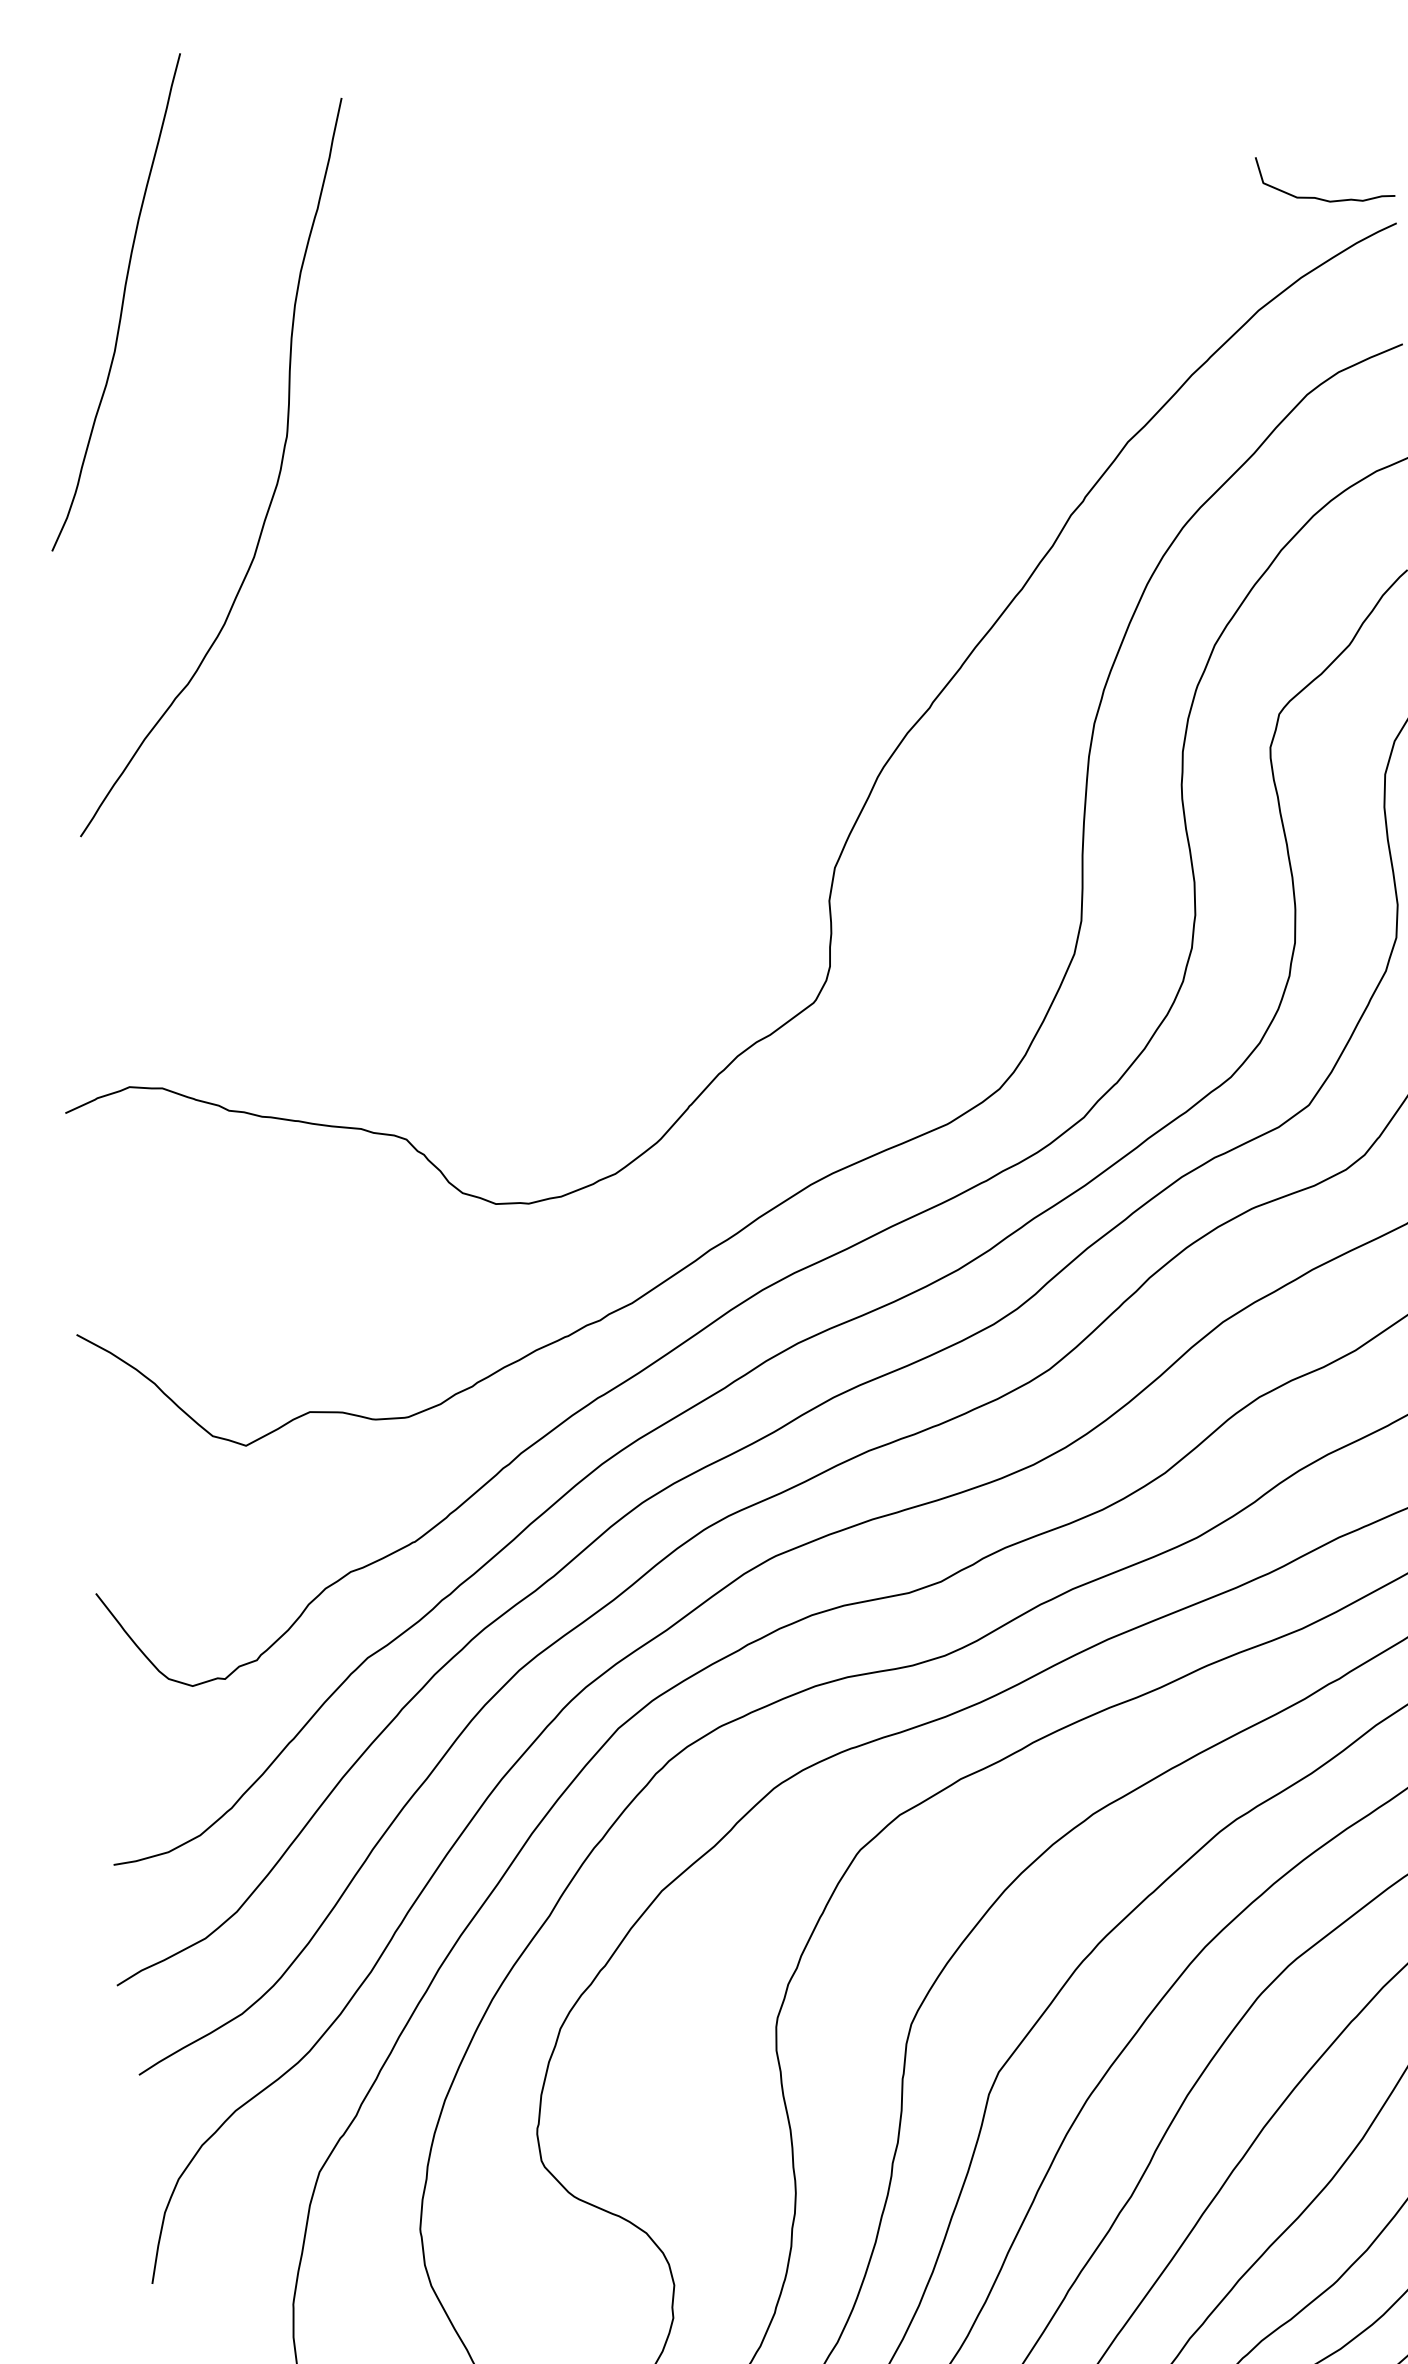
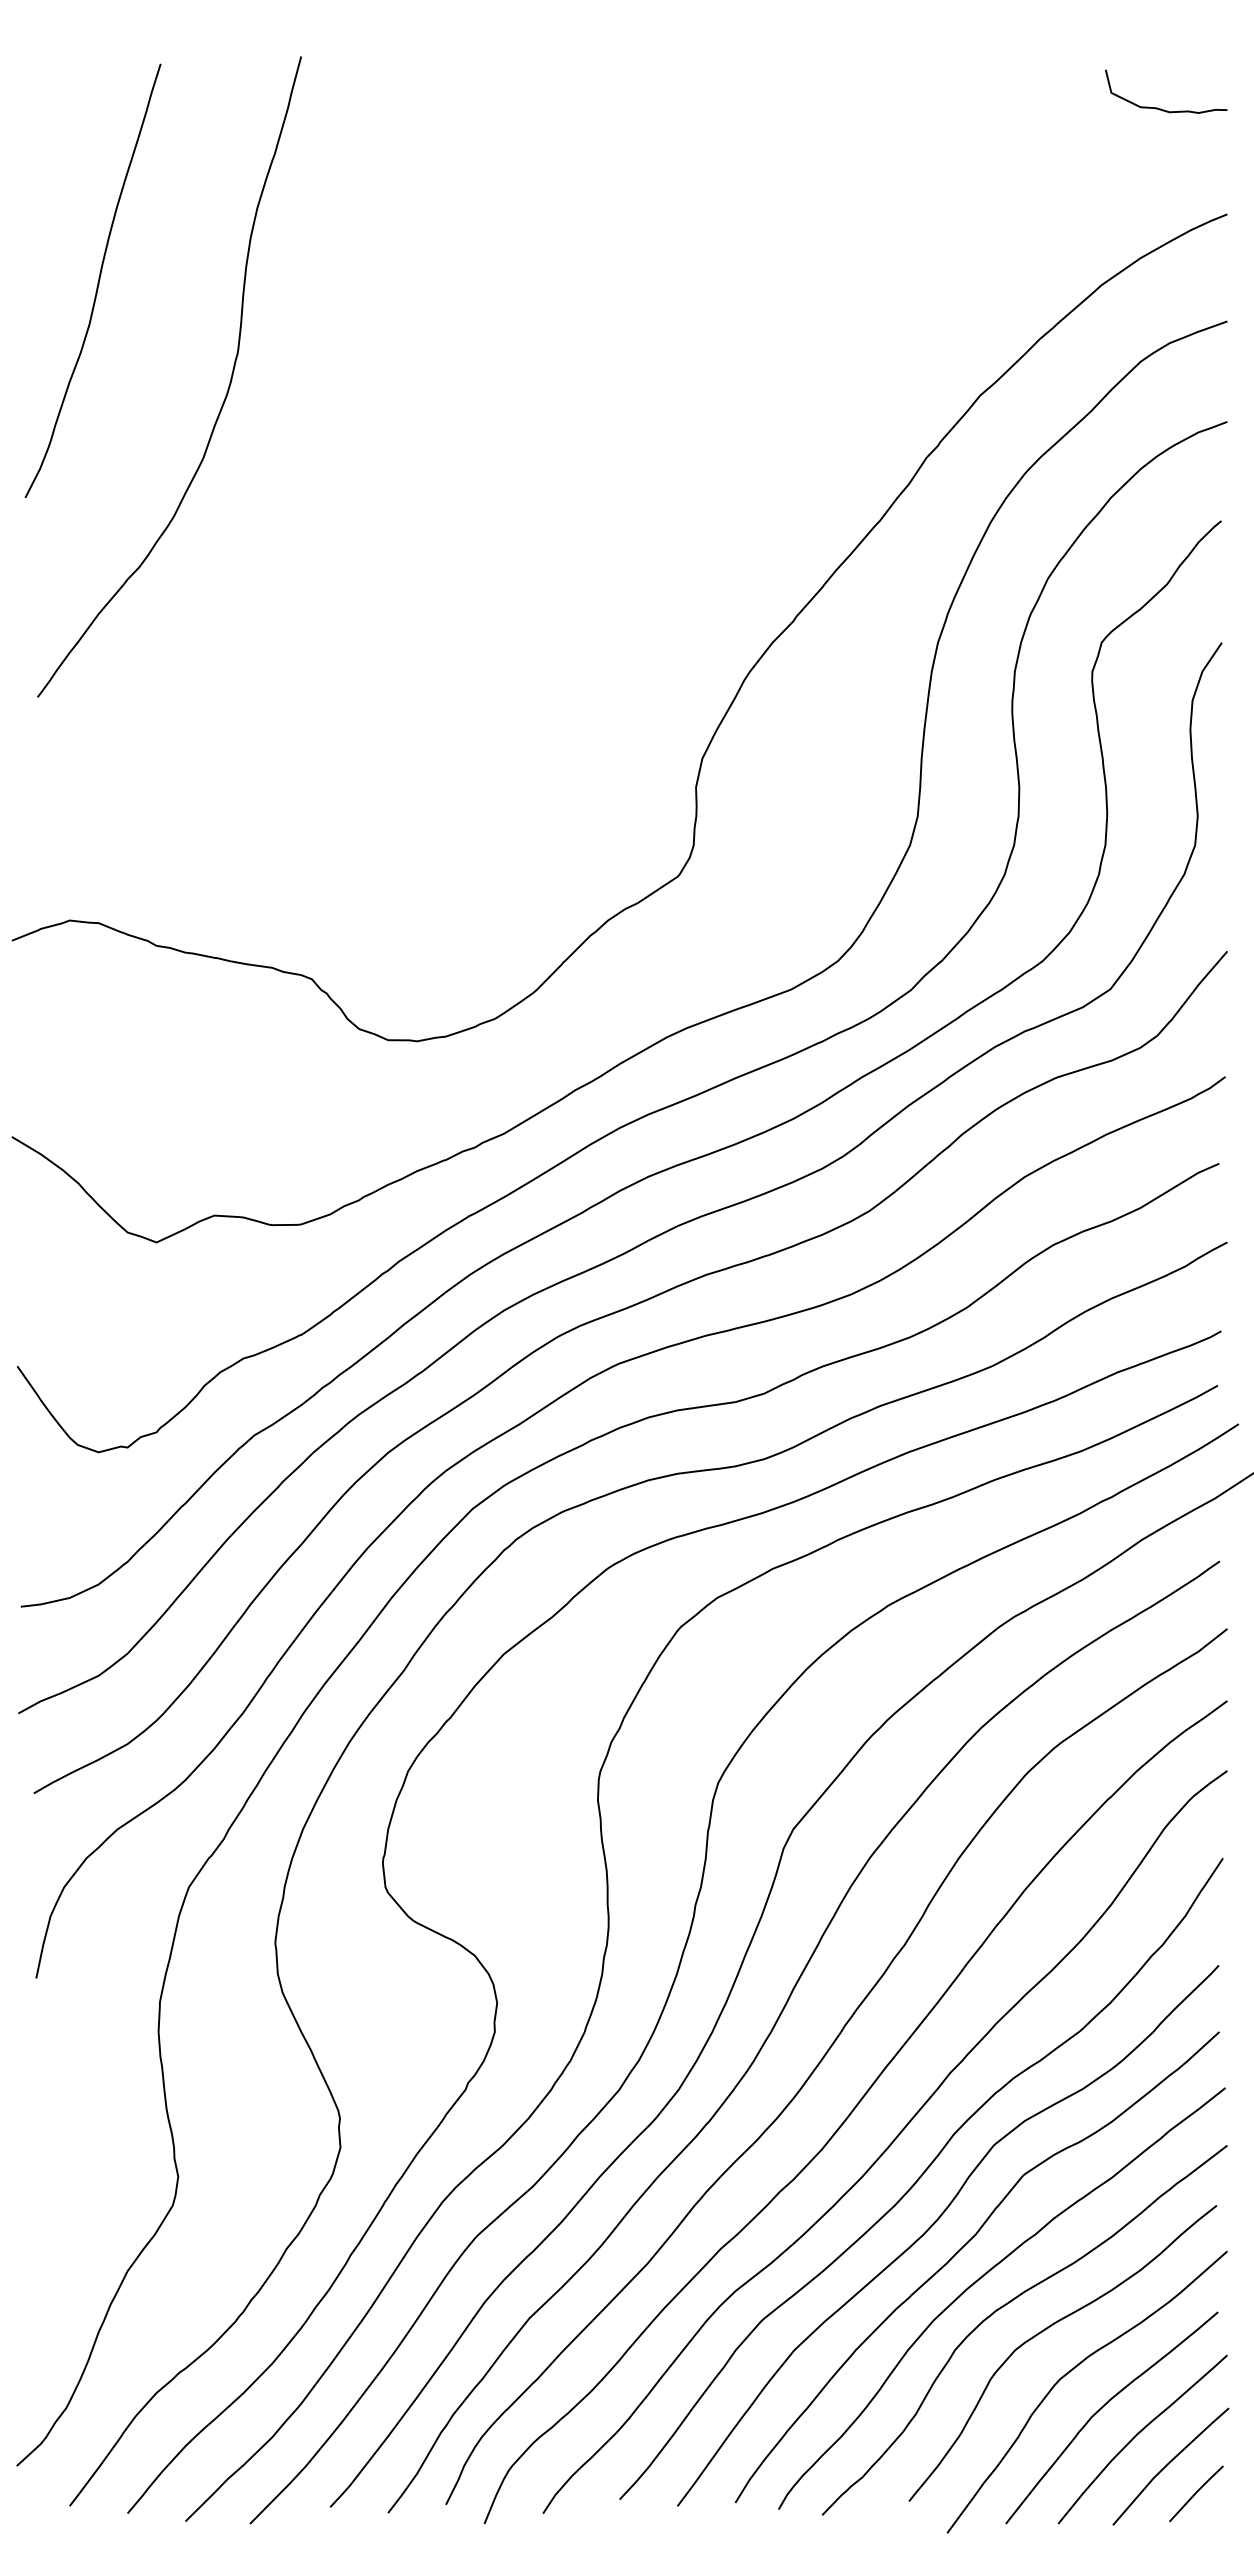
curve: (1320, 197) -> (1161, 108), moved
curve: (121, 303) -> (97, 282), moved

